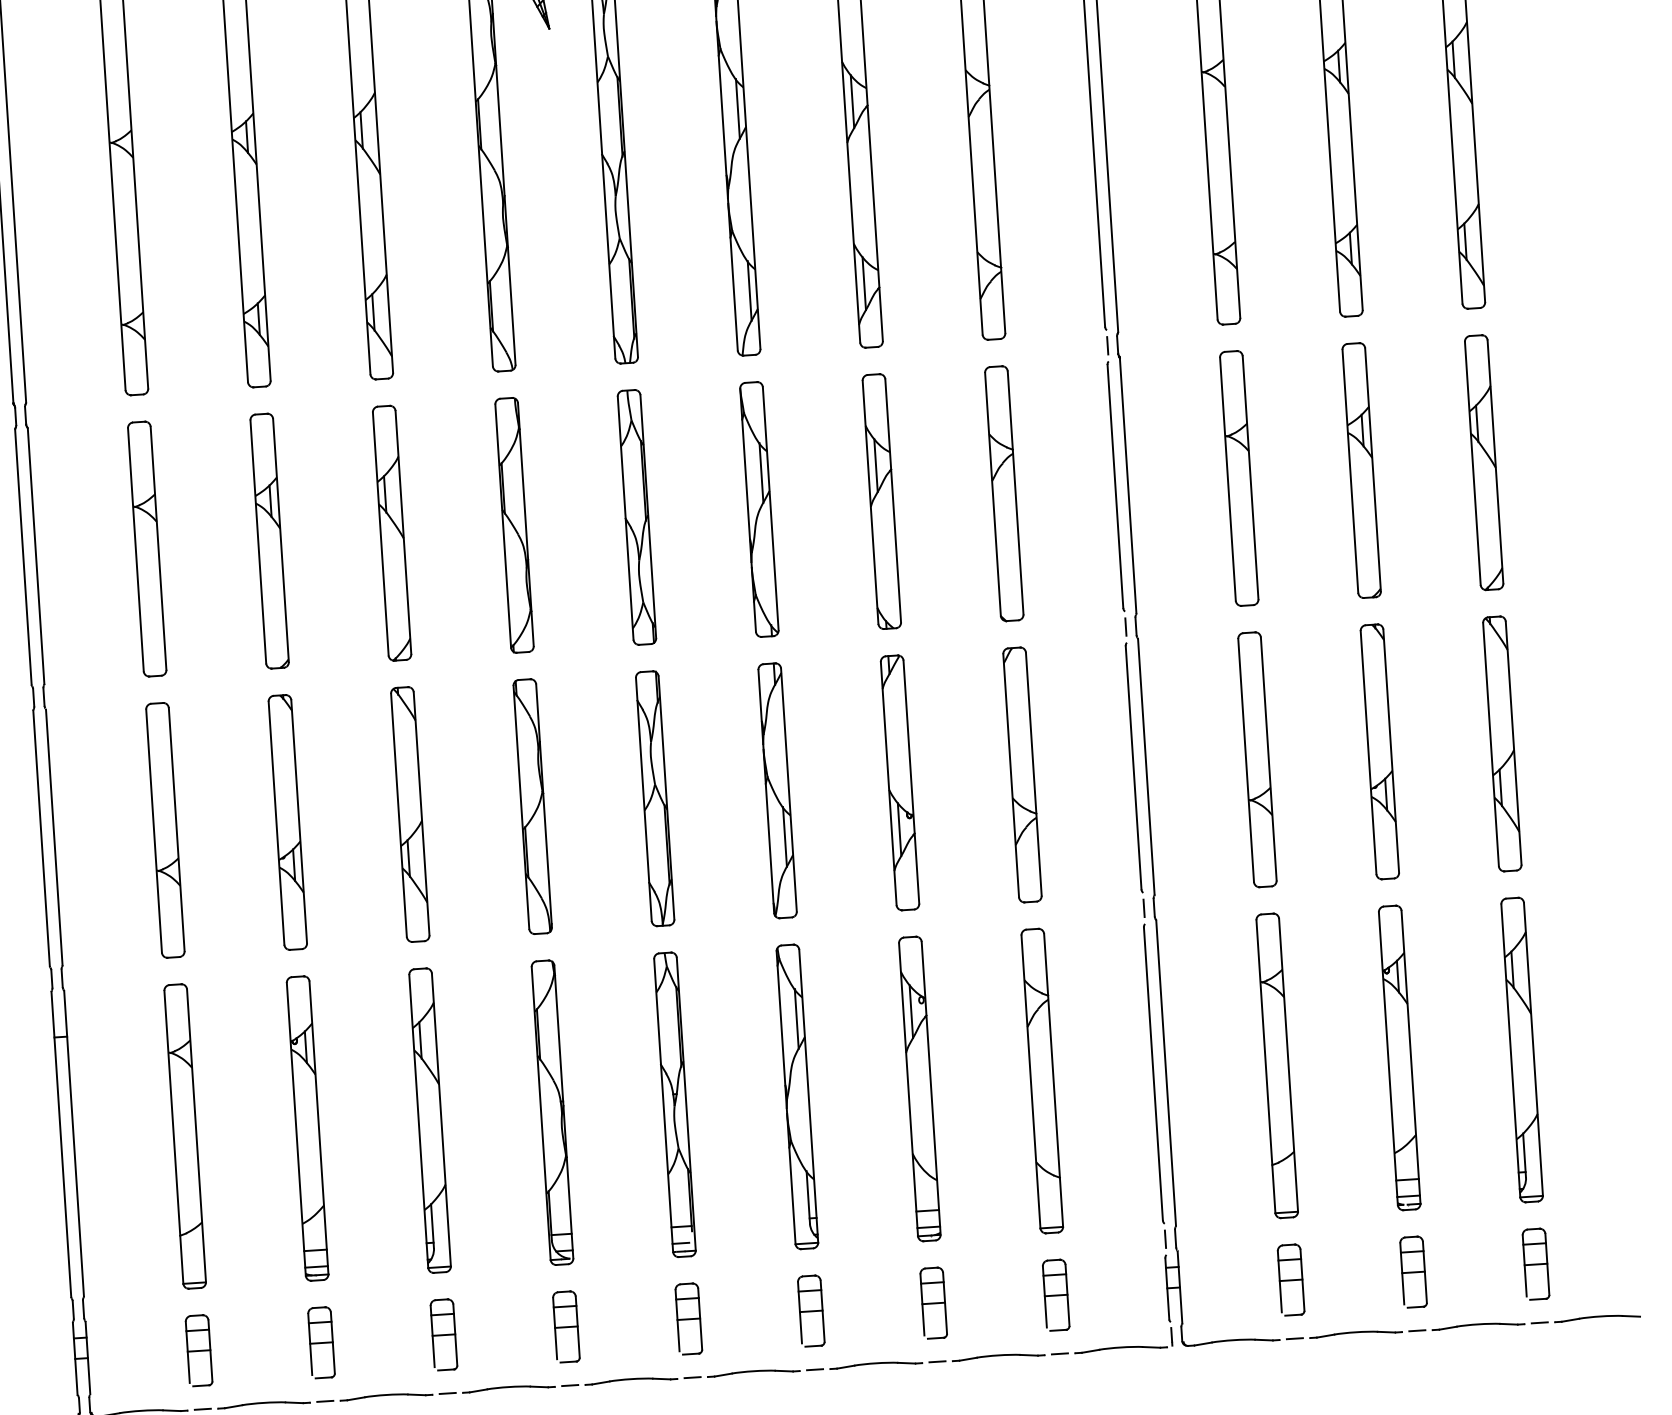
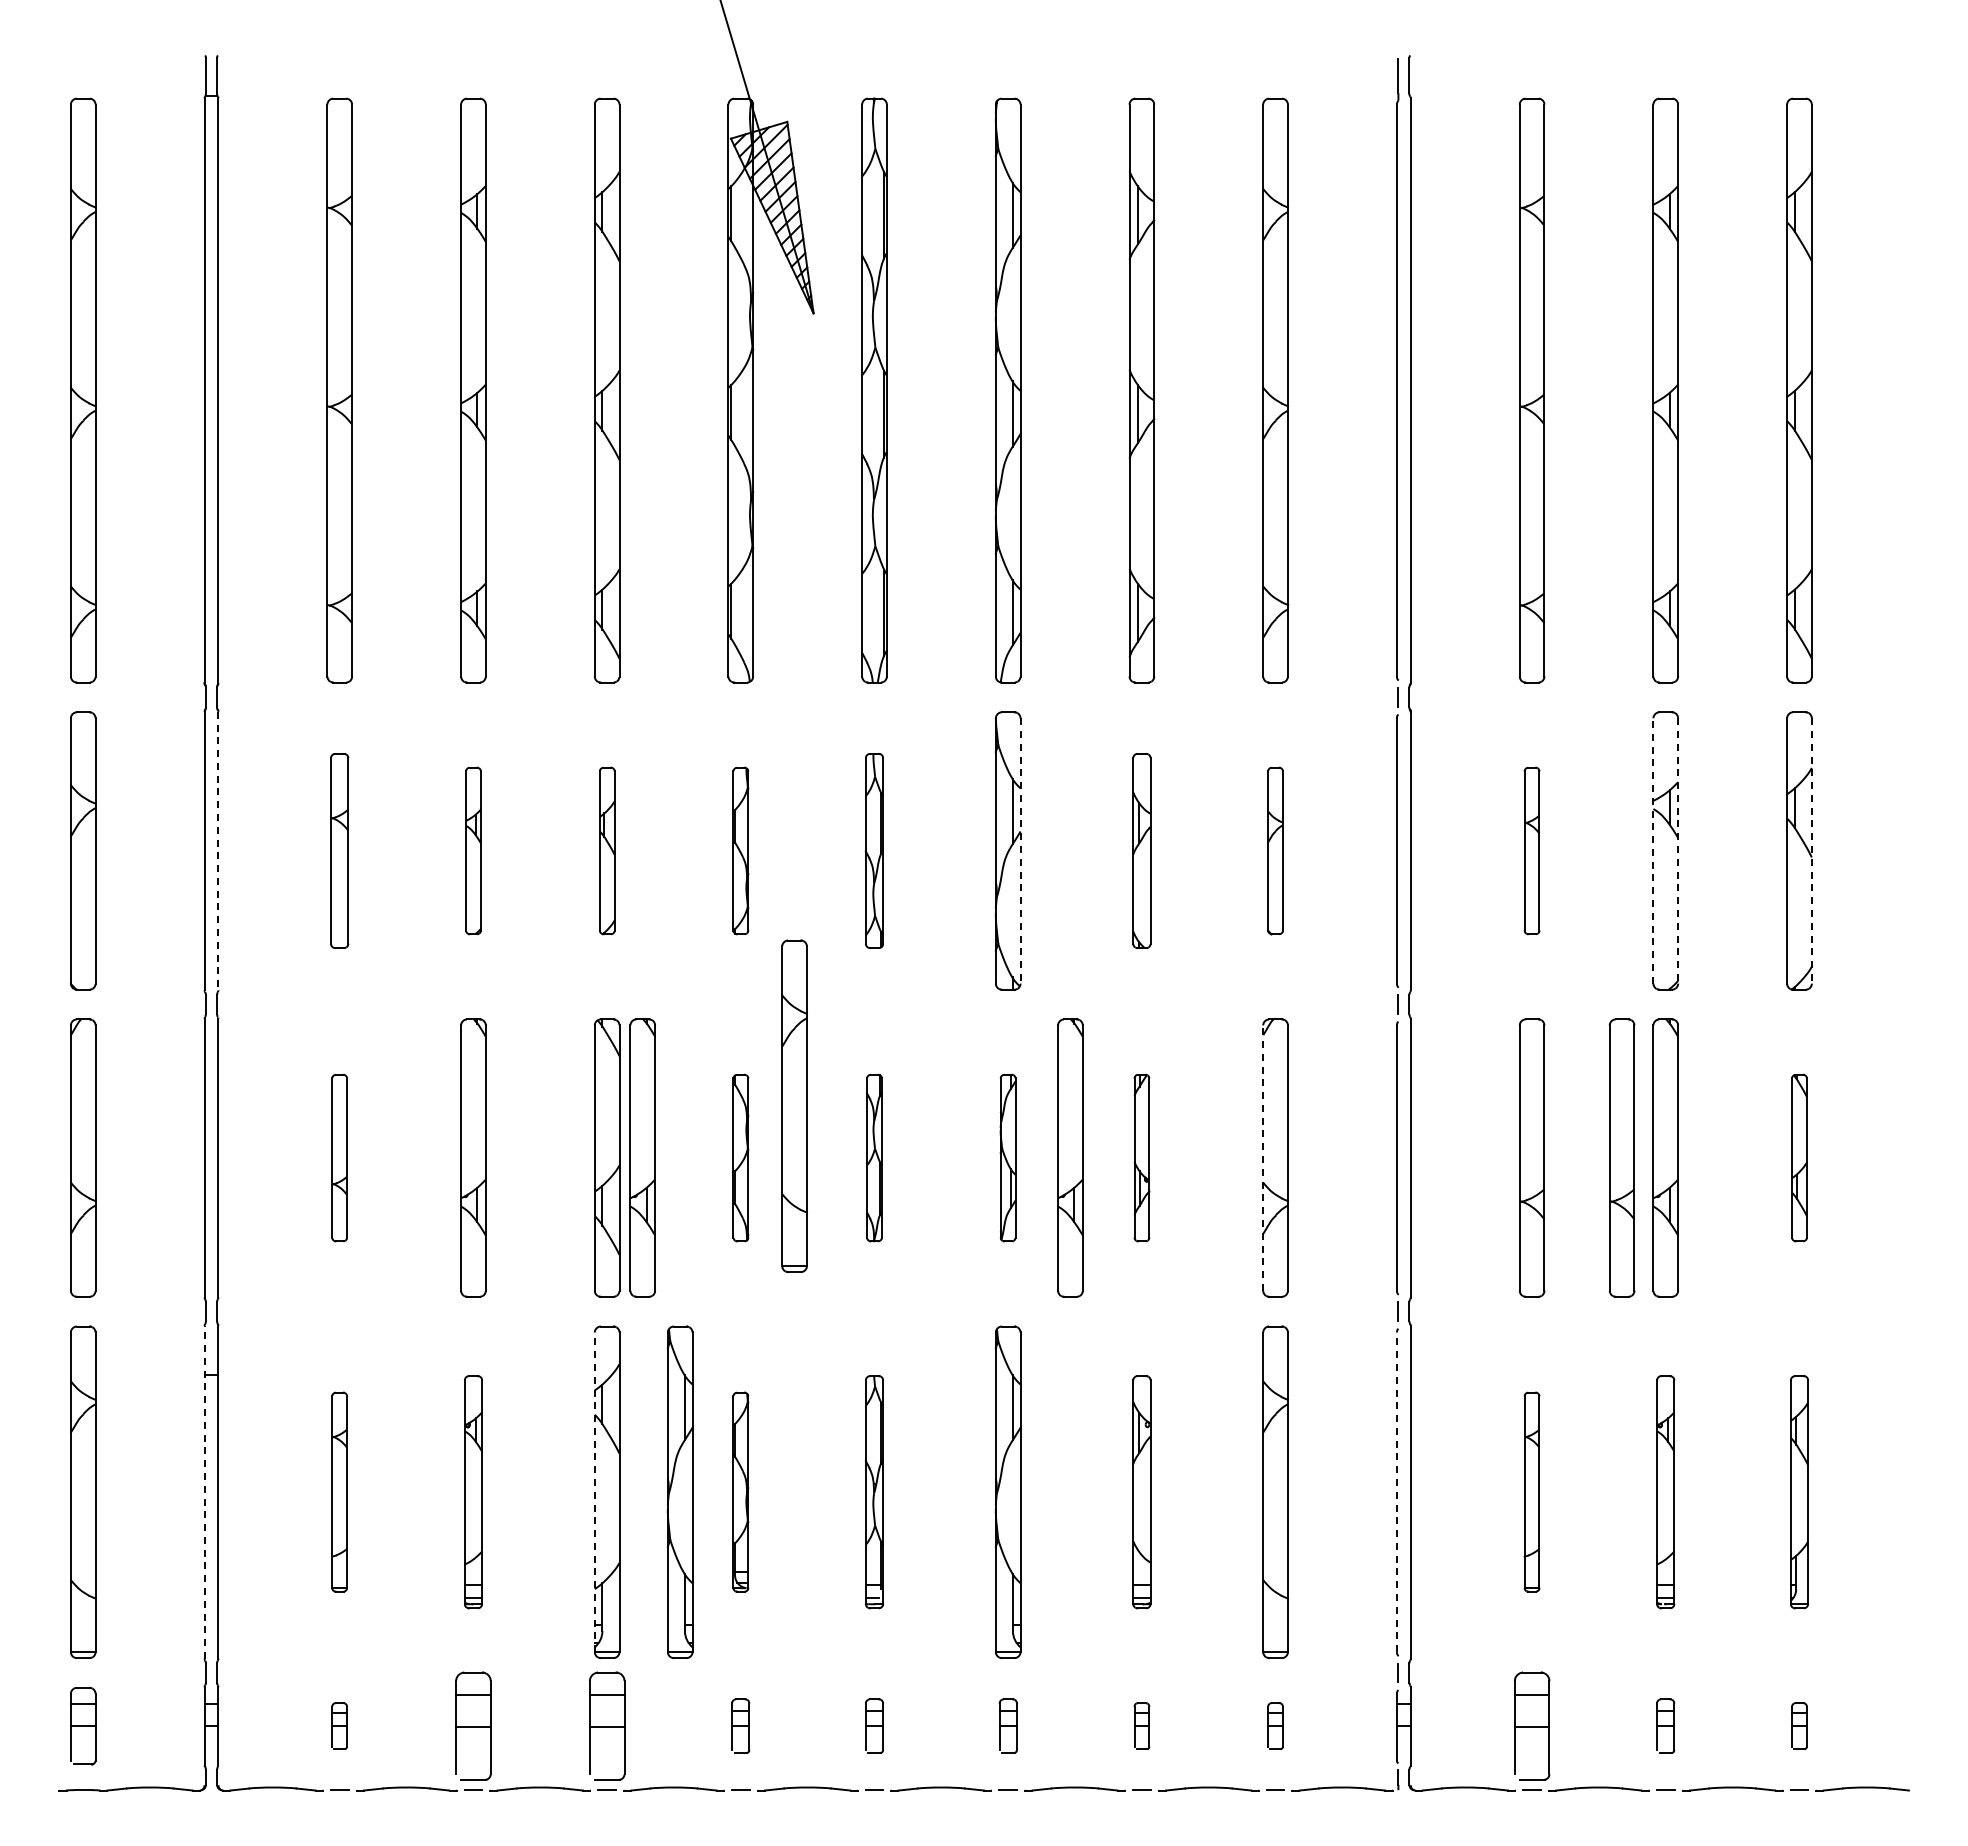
line: (1495, 461) -> (1811, 850), solid -> dashed
line: (1373, 469) -> (1678, 850), solid -> dashed
line: (1350, 471) -> (1653, 851), solid -> dashed
part: (1238, 478) -> (1531, 850), size x0.6
part: (1004, 493) -> (1275, 850), size x0.6
part: (881, 501) -> (1141, 850), size x0.7
line: (770, 508) -> (1020, 850), solid -> dashed
part: (636, 517) -> (874, 850), size x0.7
part: (514, 524) -> (740, 850), size x0.6
part: (392, 532) -> (607, 850), size x0.6
part: (269, 540) -> (473, 850), size x0.6
part: (146, 548) -> (339, 850), size x0.7
line: (36, 556) -> (218, 851), solid -> dashed
part: (1502, 743) -> (1799, 1157), size x0.6
part: (1339, 753) -> (1621, 1157), added
part: (578, 755) -> (794, 1105), added
line: (1011, 776) -> (1263, 1158), solid -> dashed
part: (899, 782) -> (1141, 1157), size x0.6
part: (834, 786) -> (1070, 1157), added
part: (776, 790) -> (1007, 1157), size x0.6
part: (655, 798) -> (874, 1157), size x0.6
part: (532, 806) -> (740, 1157), size x0.6
part: (442, 811) -> (642, 1157), added
part: (165, 829) -> (339, 1157), size x0.6
part: (1522, 1049) -> (1799, 1491), size x0.7
part: (1399, 1057) -> (1665, 1491), size x0.7
part: (1276, 1065) -> (1531, 1491), size x0.6
line: (1153, 1074) -> (1396, 1492), solid -> dashed
part: (919, 1088) -> (1141, 1491), size x0.7
part: (674, 1104) -> (874, 1491), size x0.7
part: (552, 1112) -> (740, 1491), size x0.6
part: (496, 1115) -> (679, 1491), added
line: (418, 1121) -> (594, 1492), solid -> dashed
part: (307, 1127) -> (473, 1491), size x0.7
part: (184, 1135) -> (339, 1491), size x0.6
line: (61, 1144) -> (204, 1492), solid -> dashed
part: (1535, 1263) -> (1799, 1725), size x0.6
part: (1413, 1271) -> (1665, 1725), size x0.7
part: (1290, 1279) -> (1531, 1725), size x1.4
part: (1056, 1294) -> (1275, 1725), size x0.6
part: (933, 1302) -> (1141, 1725), size x0.6
part: (811, 1310) -> (1008, 1725), size x0.7
part: (688, 1318) -> (874, 1725), size x0.7
part: (566, 1326) -> (740, 1725), size x0.7
part: (443, 1334) -> (606, 1725), size x1.4
part: (321, 1342) -> (473, 1725), size x1.4
part: (198, 1350) -> (339, 1725), size x0.6

